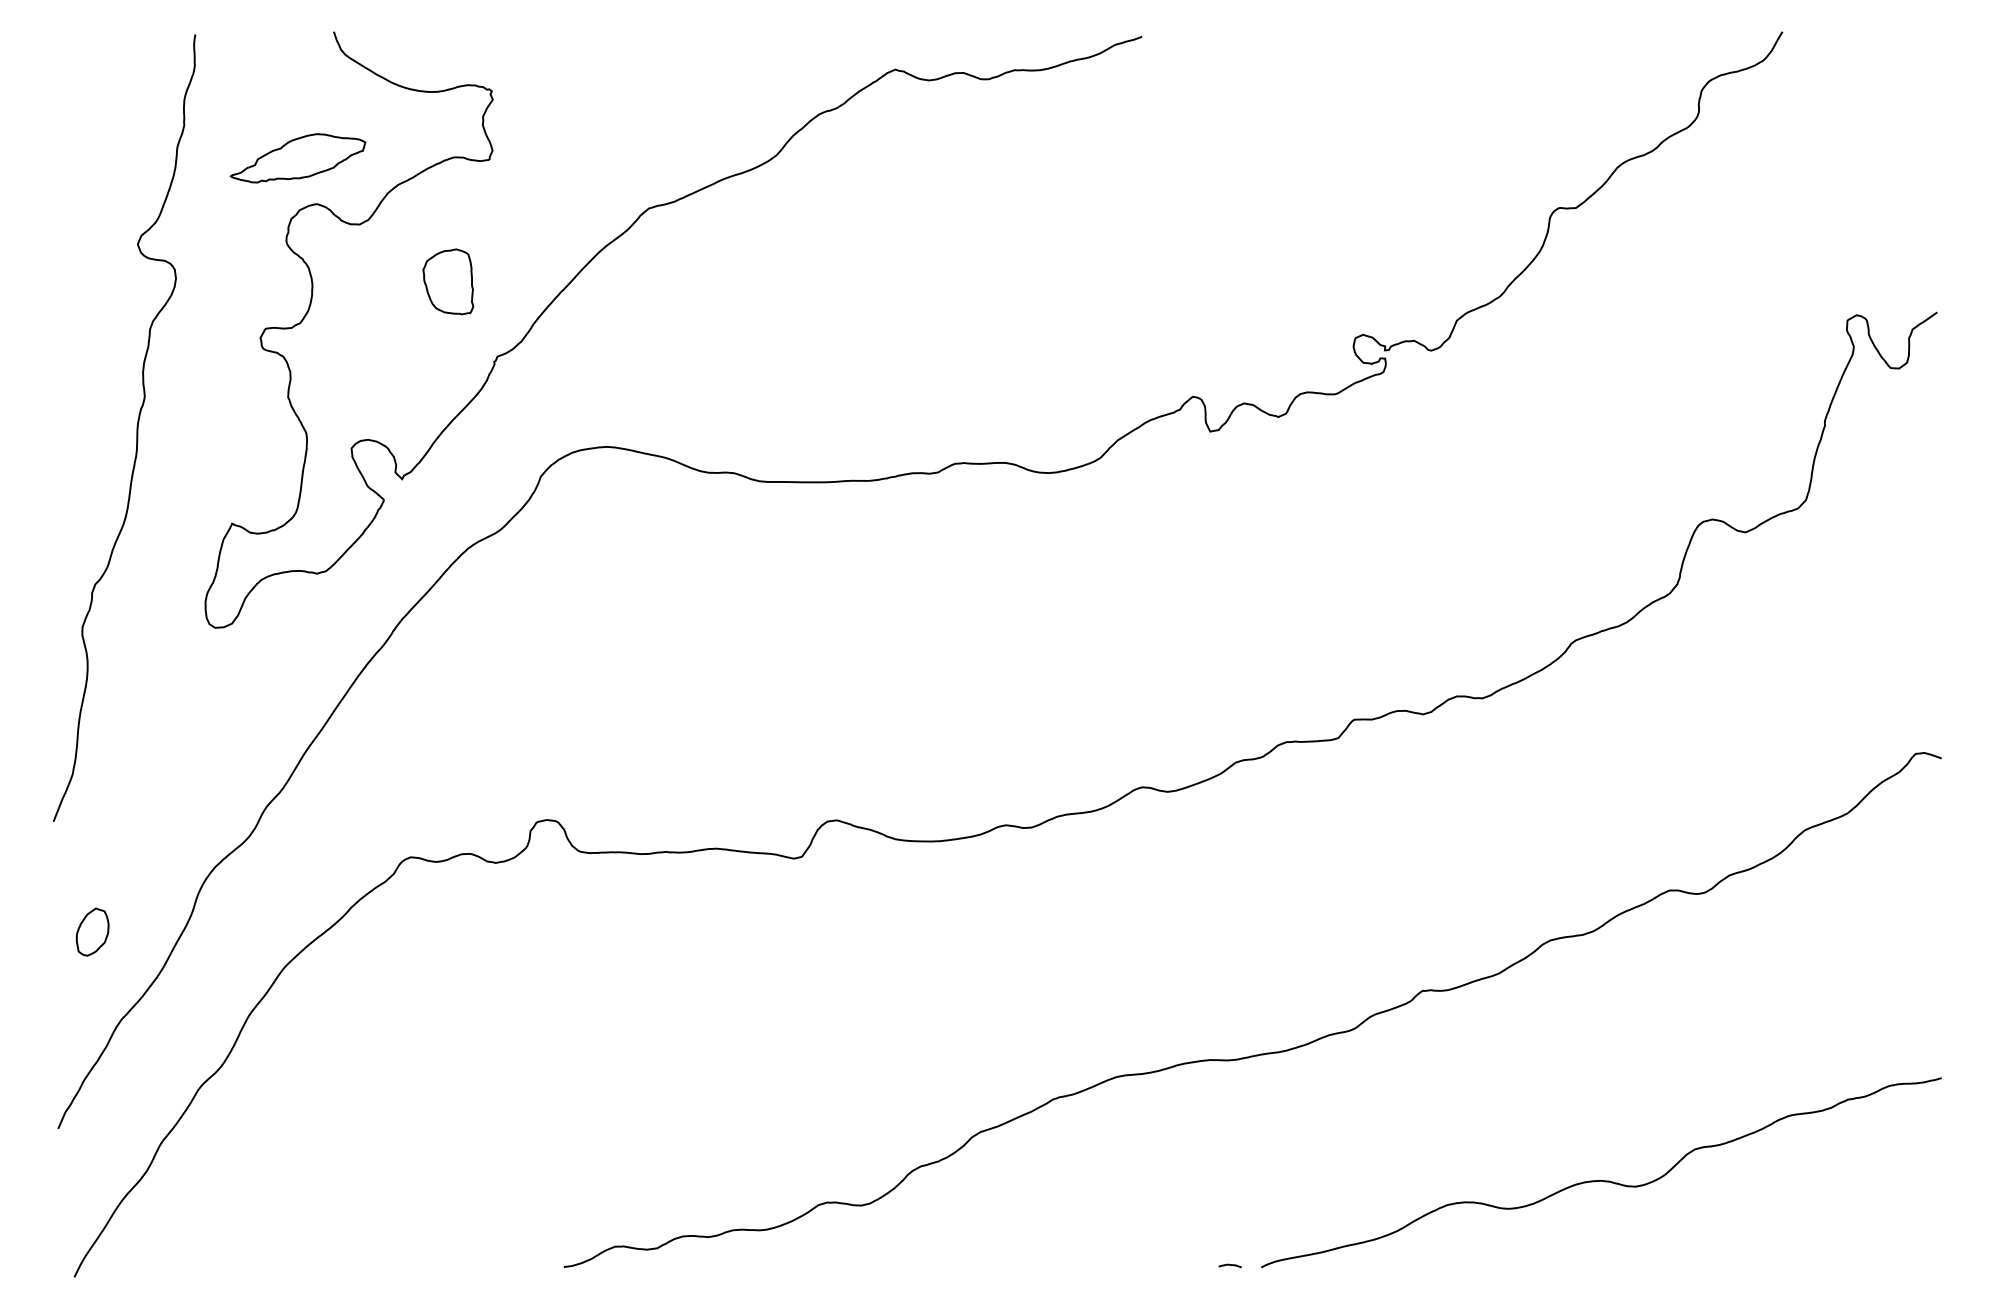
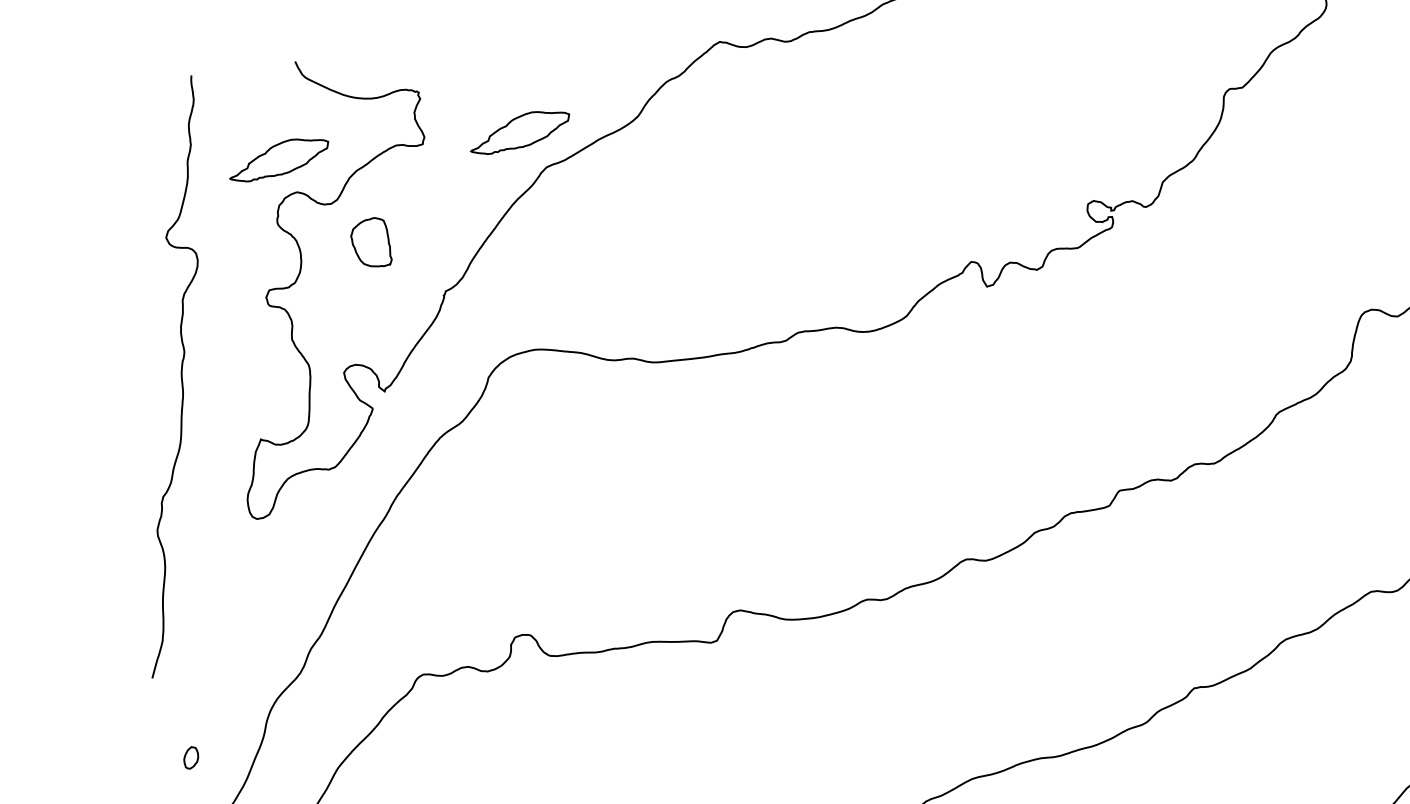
part: (618, 158) -> (519, 132), added
part: (448, 281) -> (371, 242), moved
part: (92, 931) -> (190, 757), size x0.6

